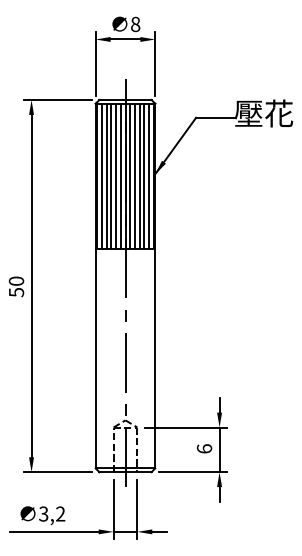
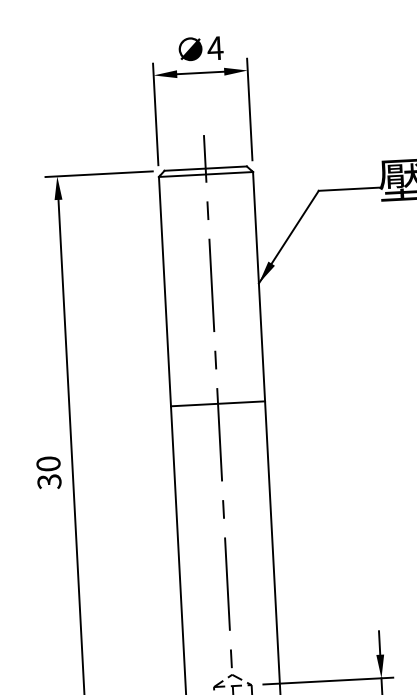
text: (135, 24) -> (215, 48), 8 -> 4
hatch: (125, 175) -> (211, 287), removed
text: (15, 292) -> (47, 481), 50 -> 30

